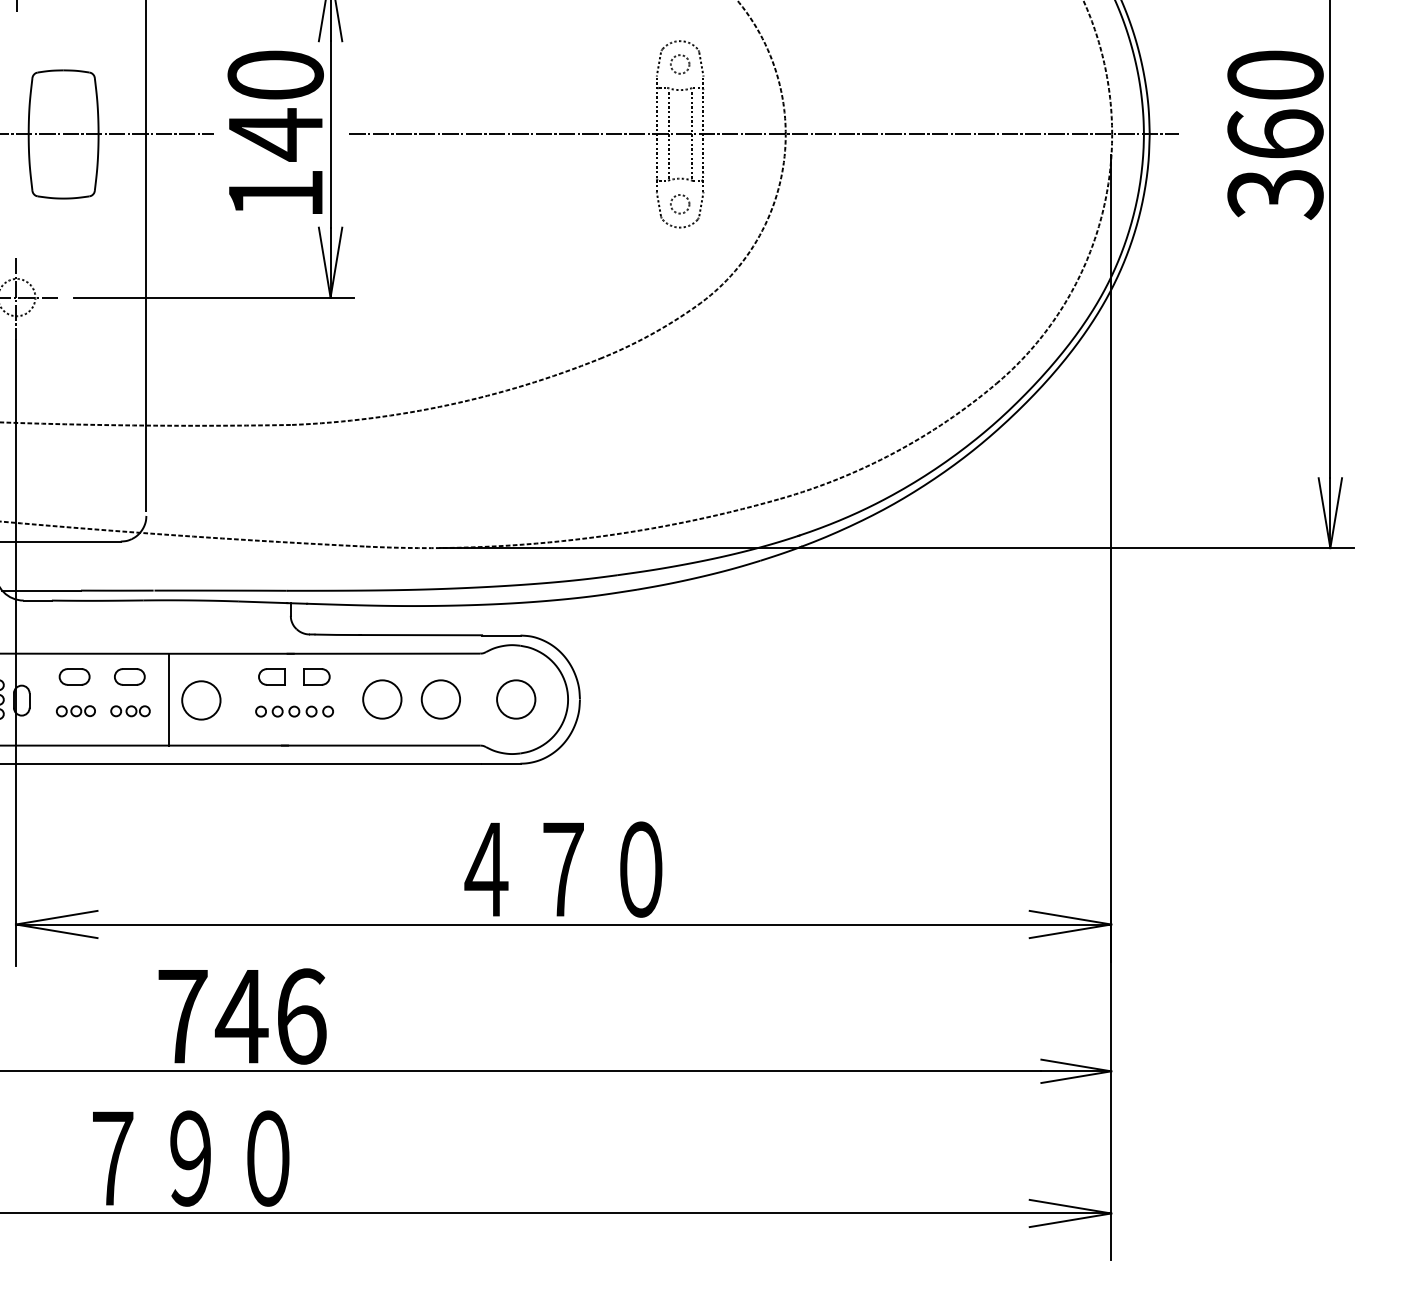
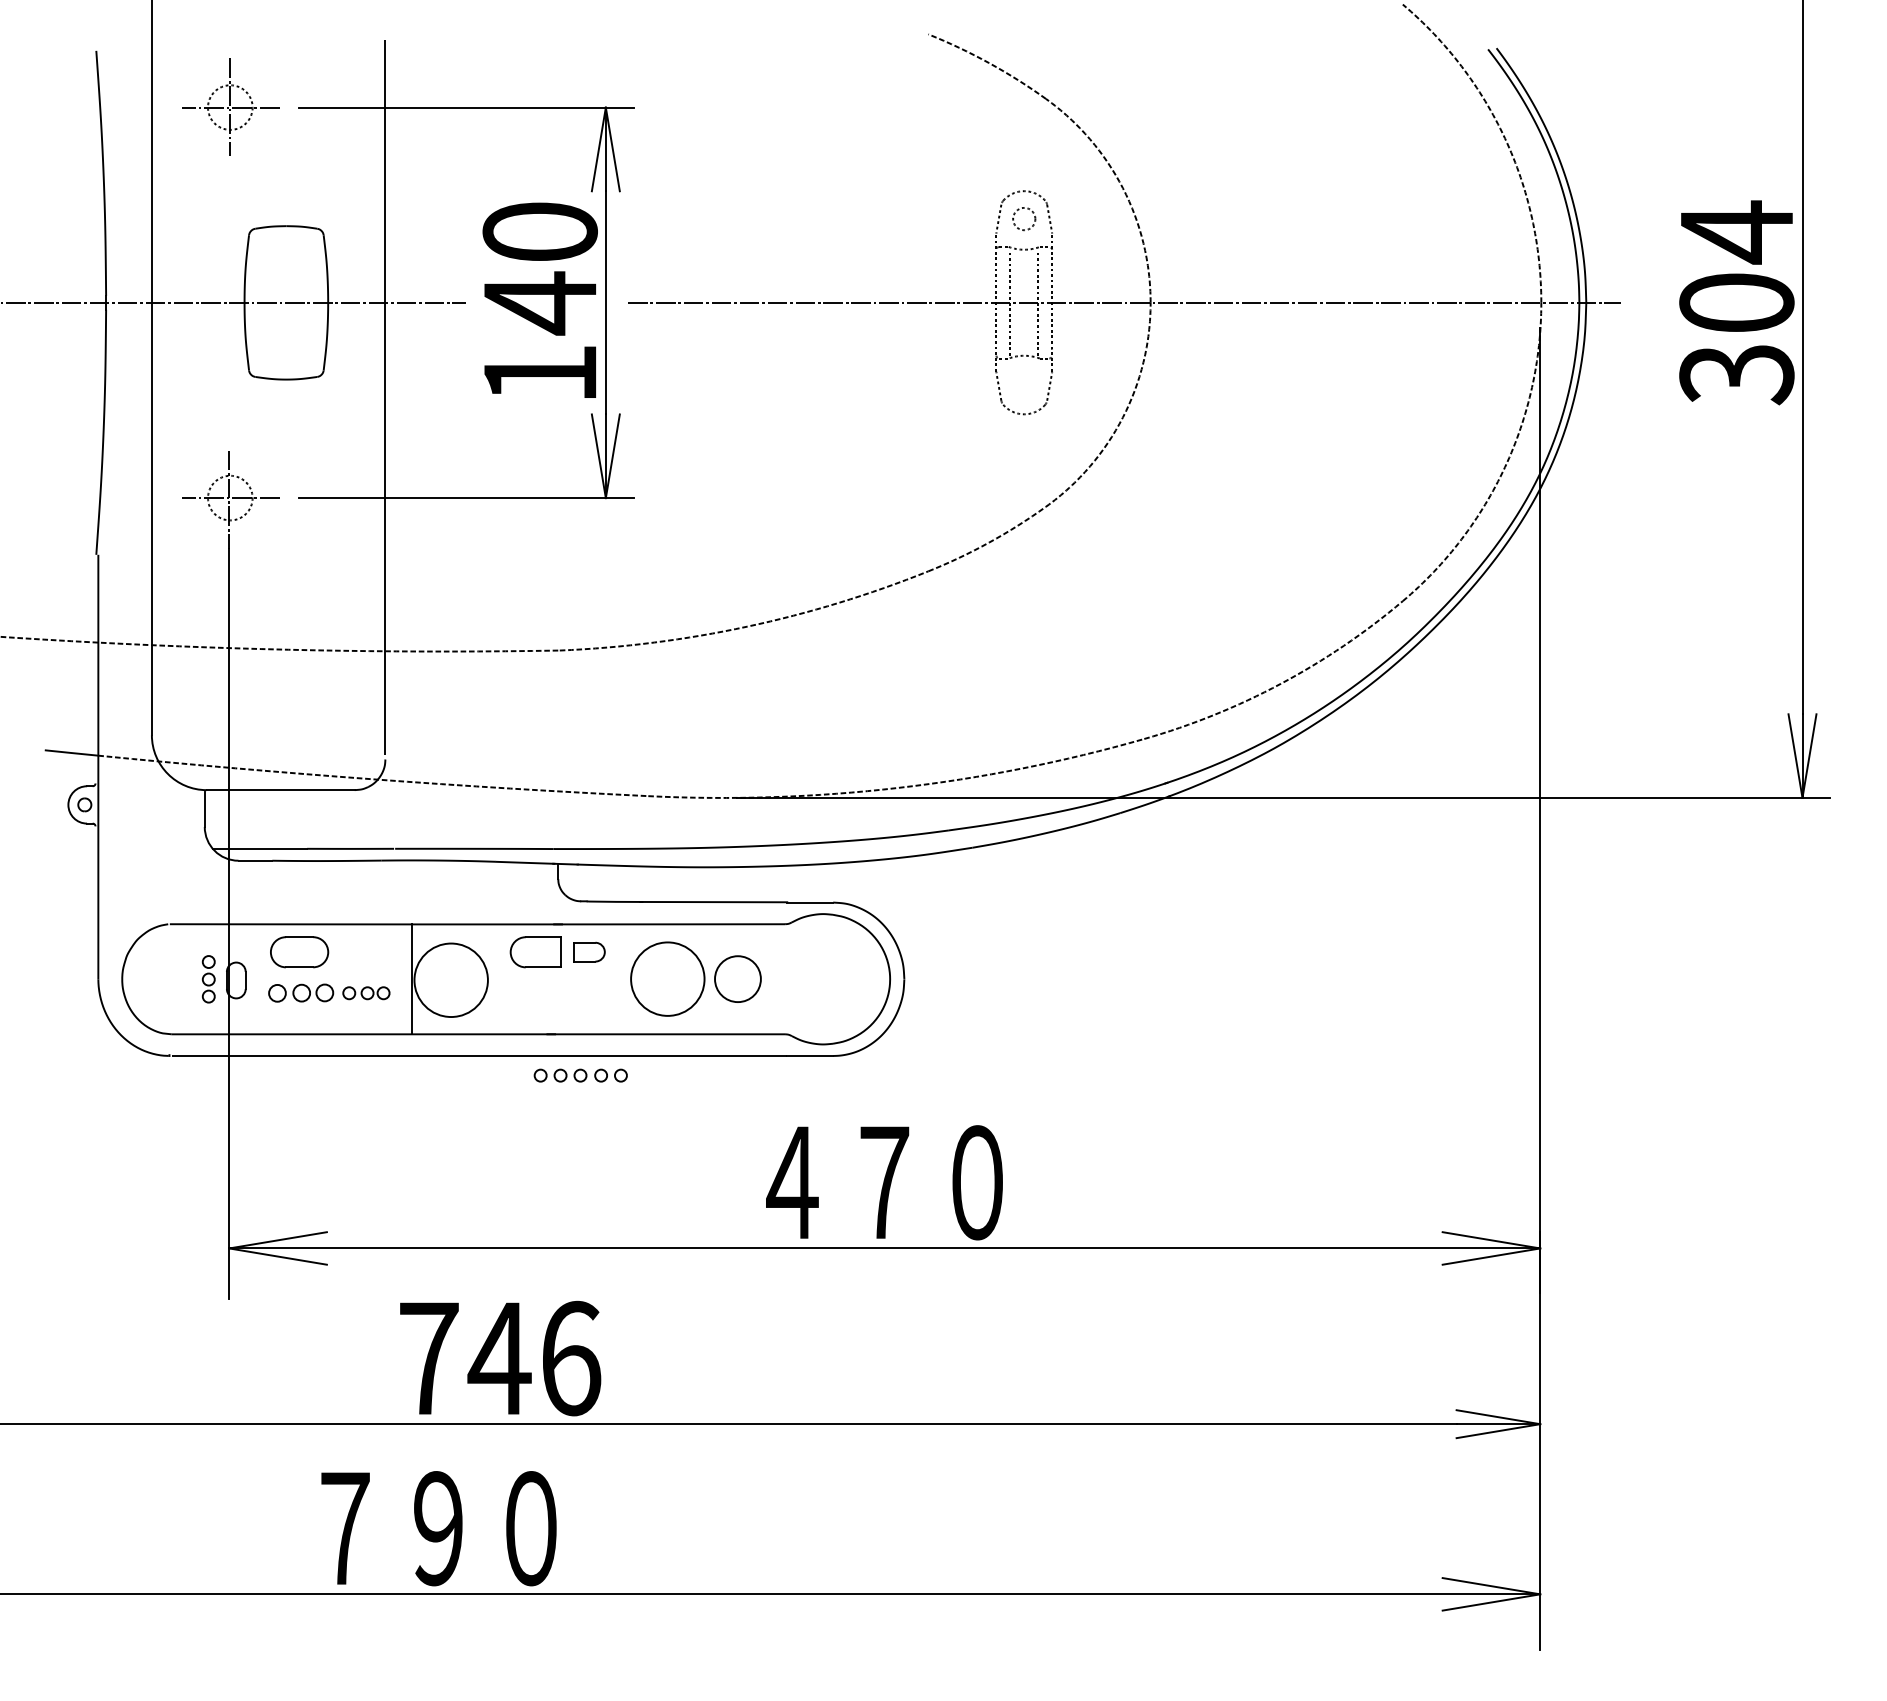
text: (1275, 103) -> (1736, 265), 360 -> 304
circle: (680, 204) -> (1024, 386), removed
part: (74, 676) -> (299, 951), size x1.6
part: (129, 676) -> (365, 951), removed
part: (271, 676) -> (535, 951), size x1.6
circle: (515, 698) -> (827, 978), removed
circle: (382, 699) -> (667, 979), size x1.6
circle: (201, 700) -> (451, 980), size x1.6
part: (75, 711) -> (300, 993), size x1.4
part: (294, 711) -> (580, 1075), moved

